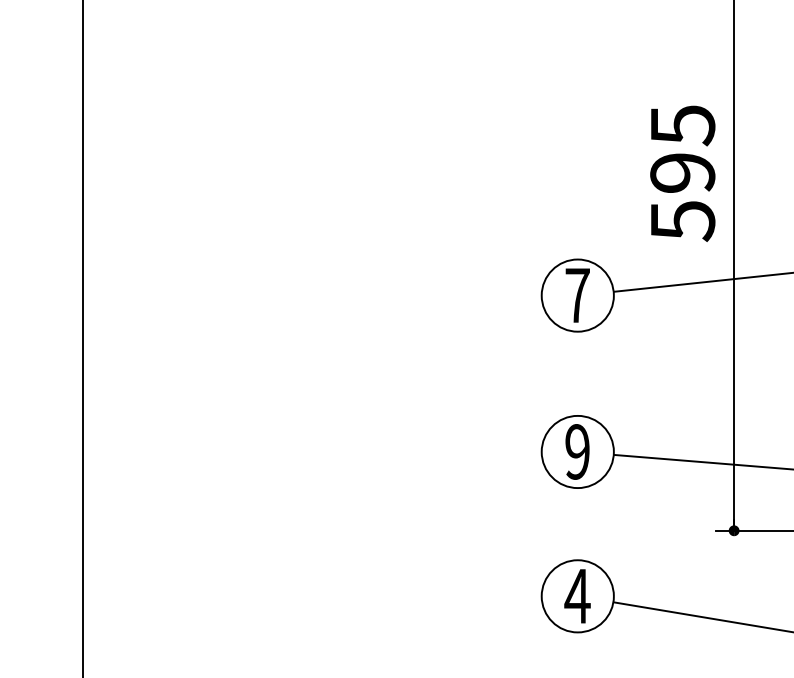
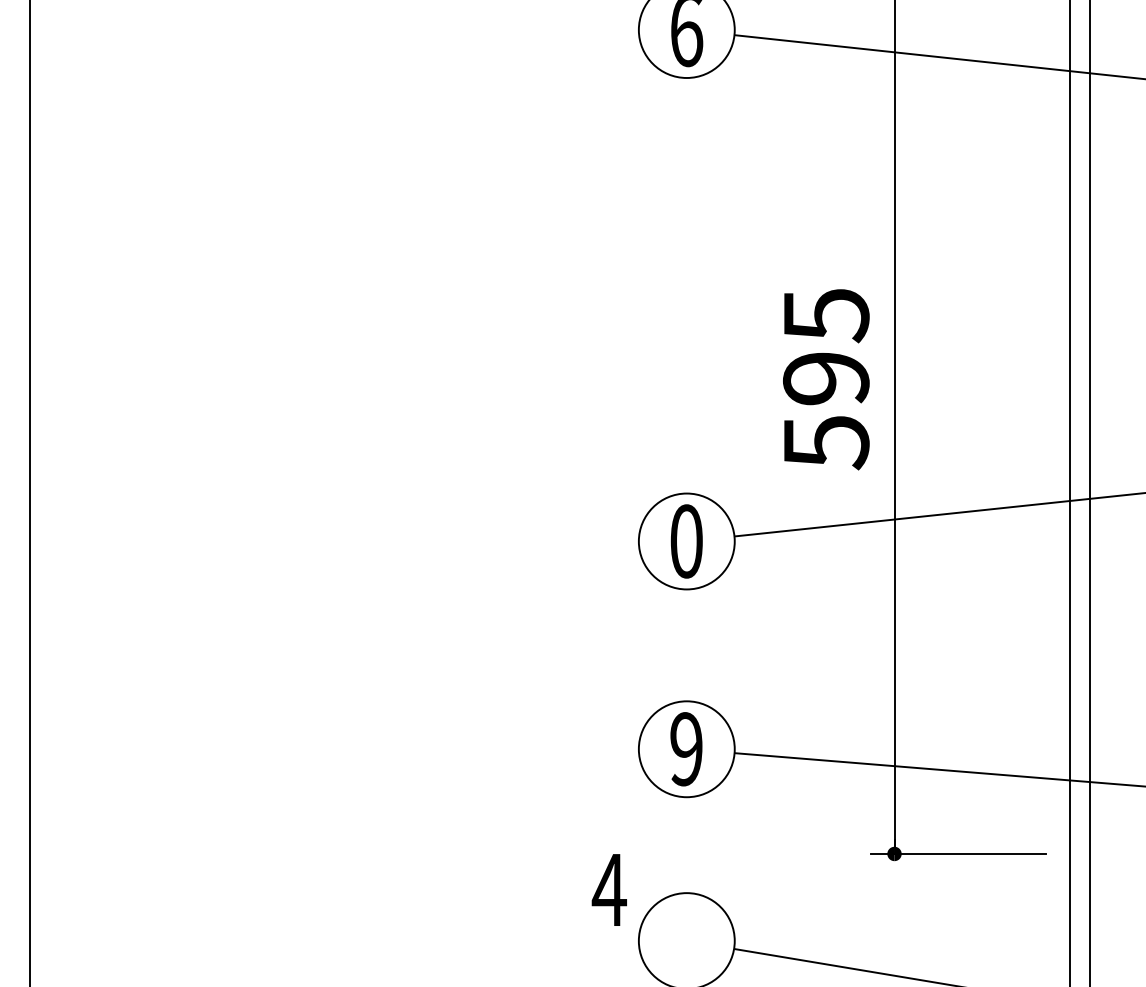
text: (577, 295) -> (686, 541), 7 -> 0
text: (576, 595) -> (608, 889), moved

